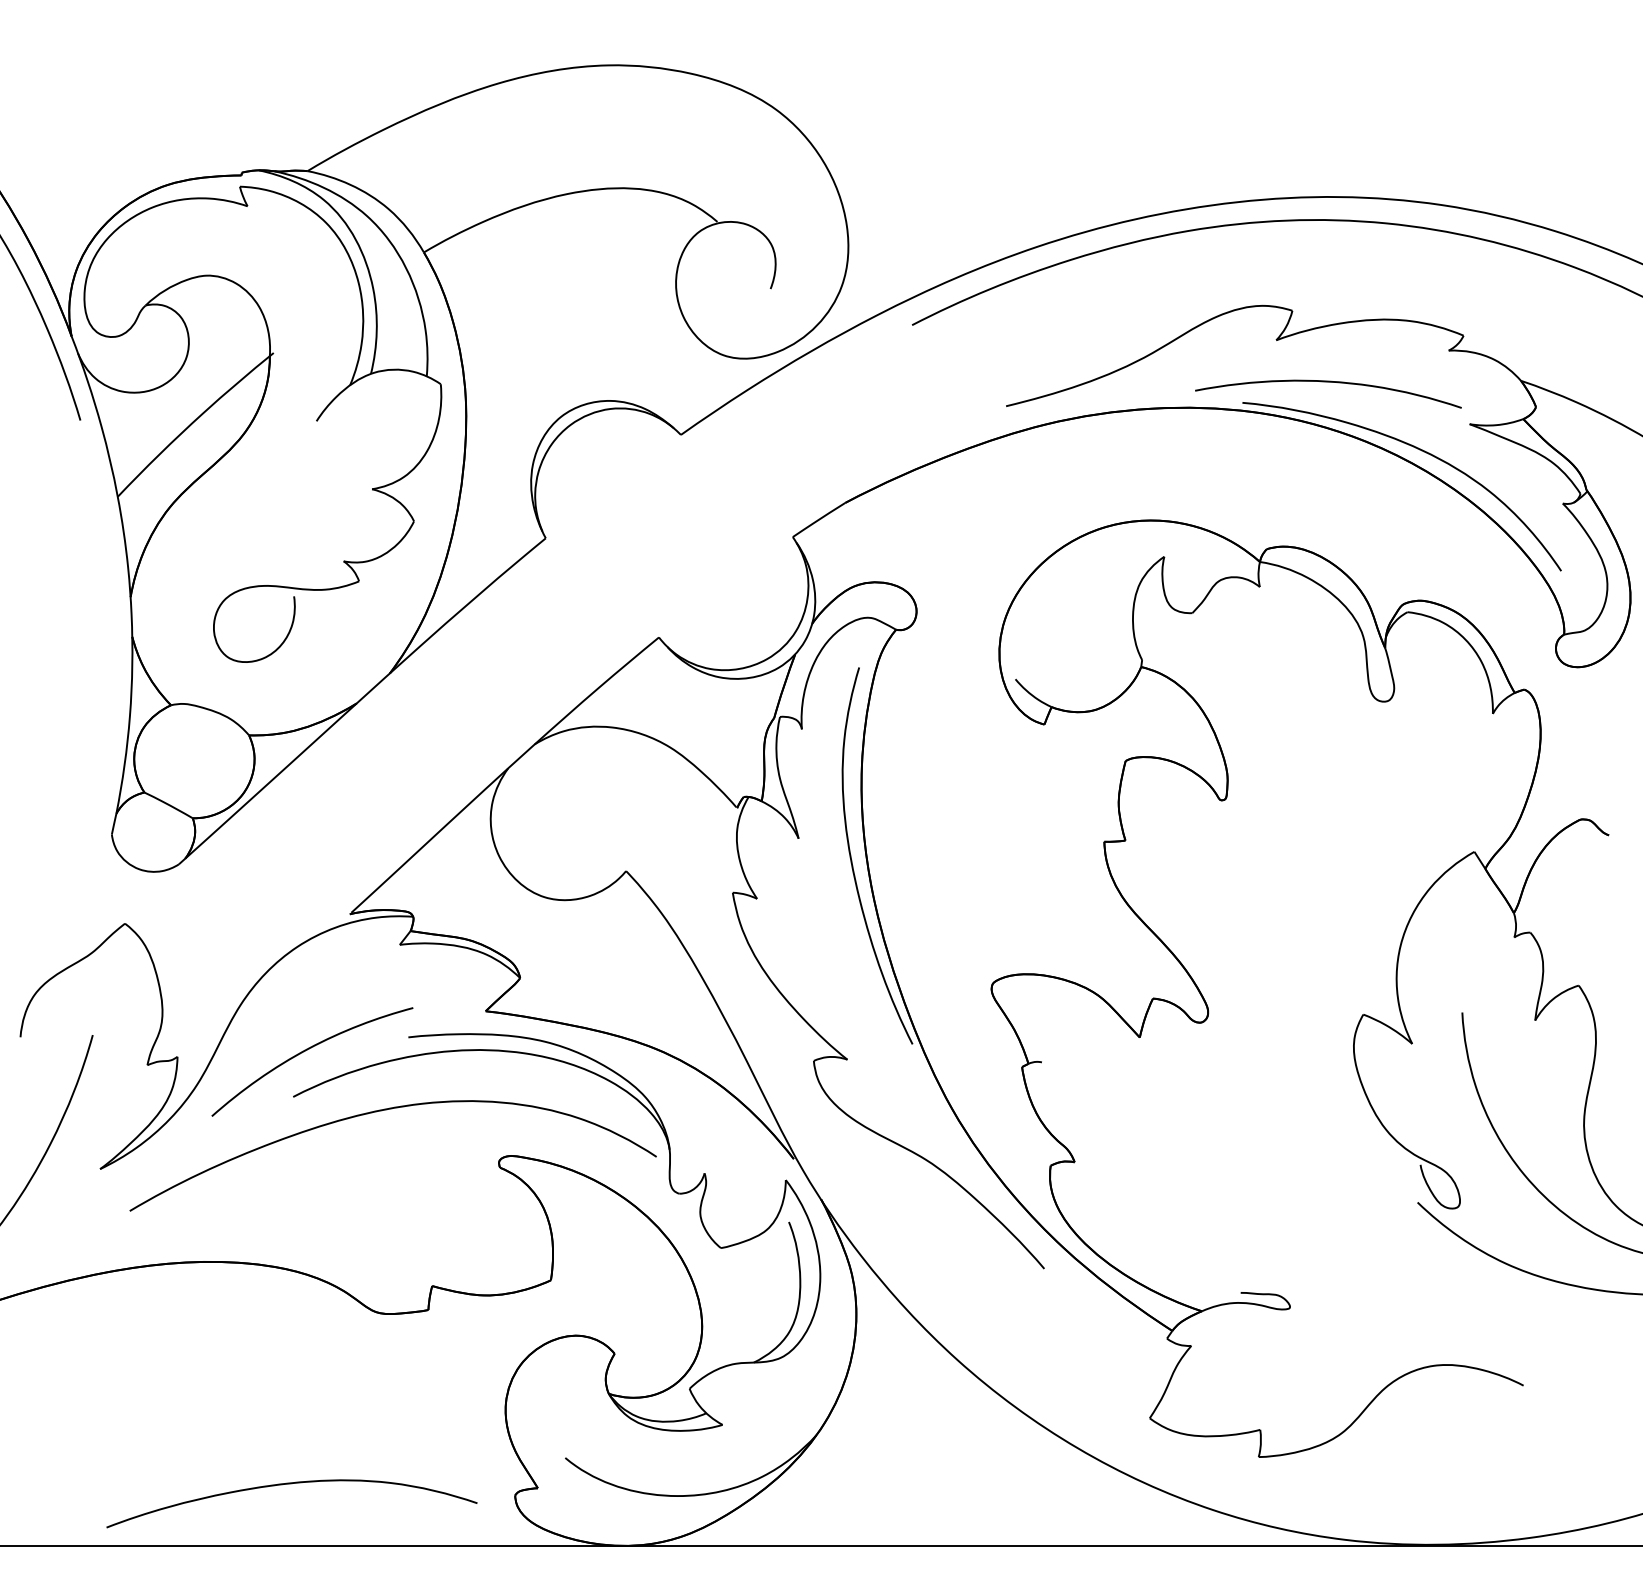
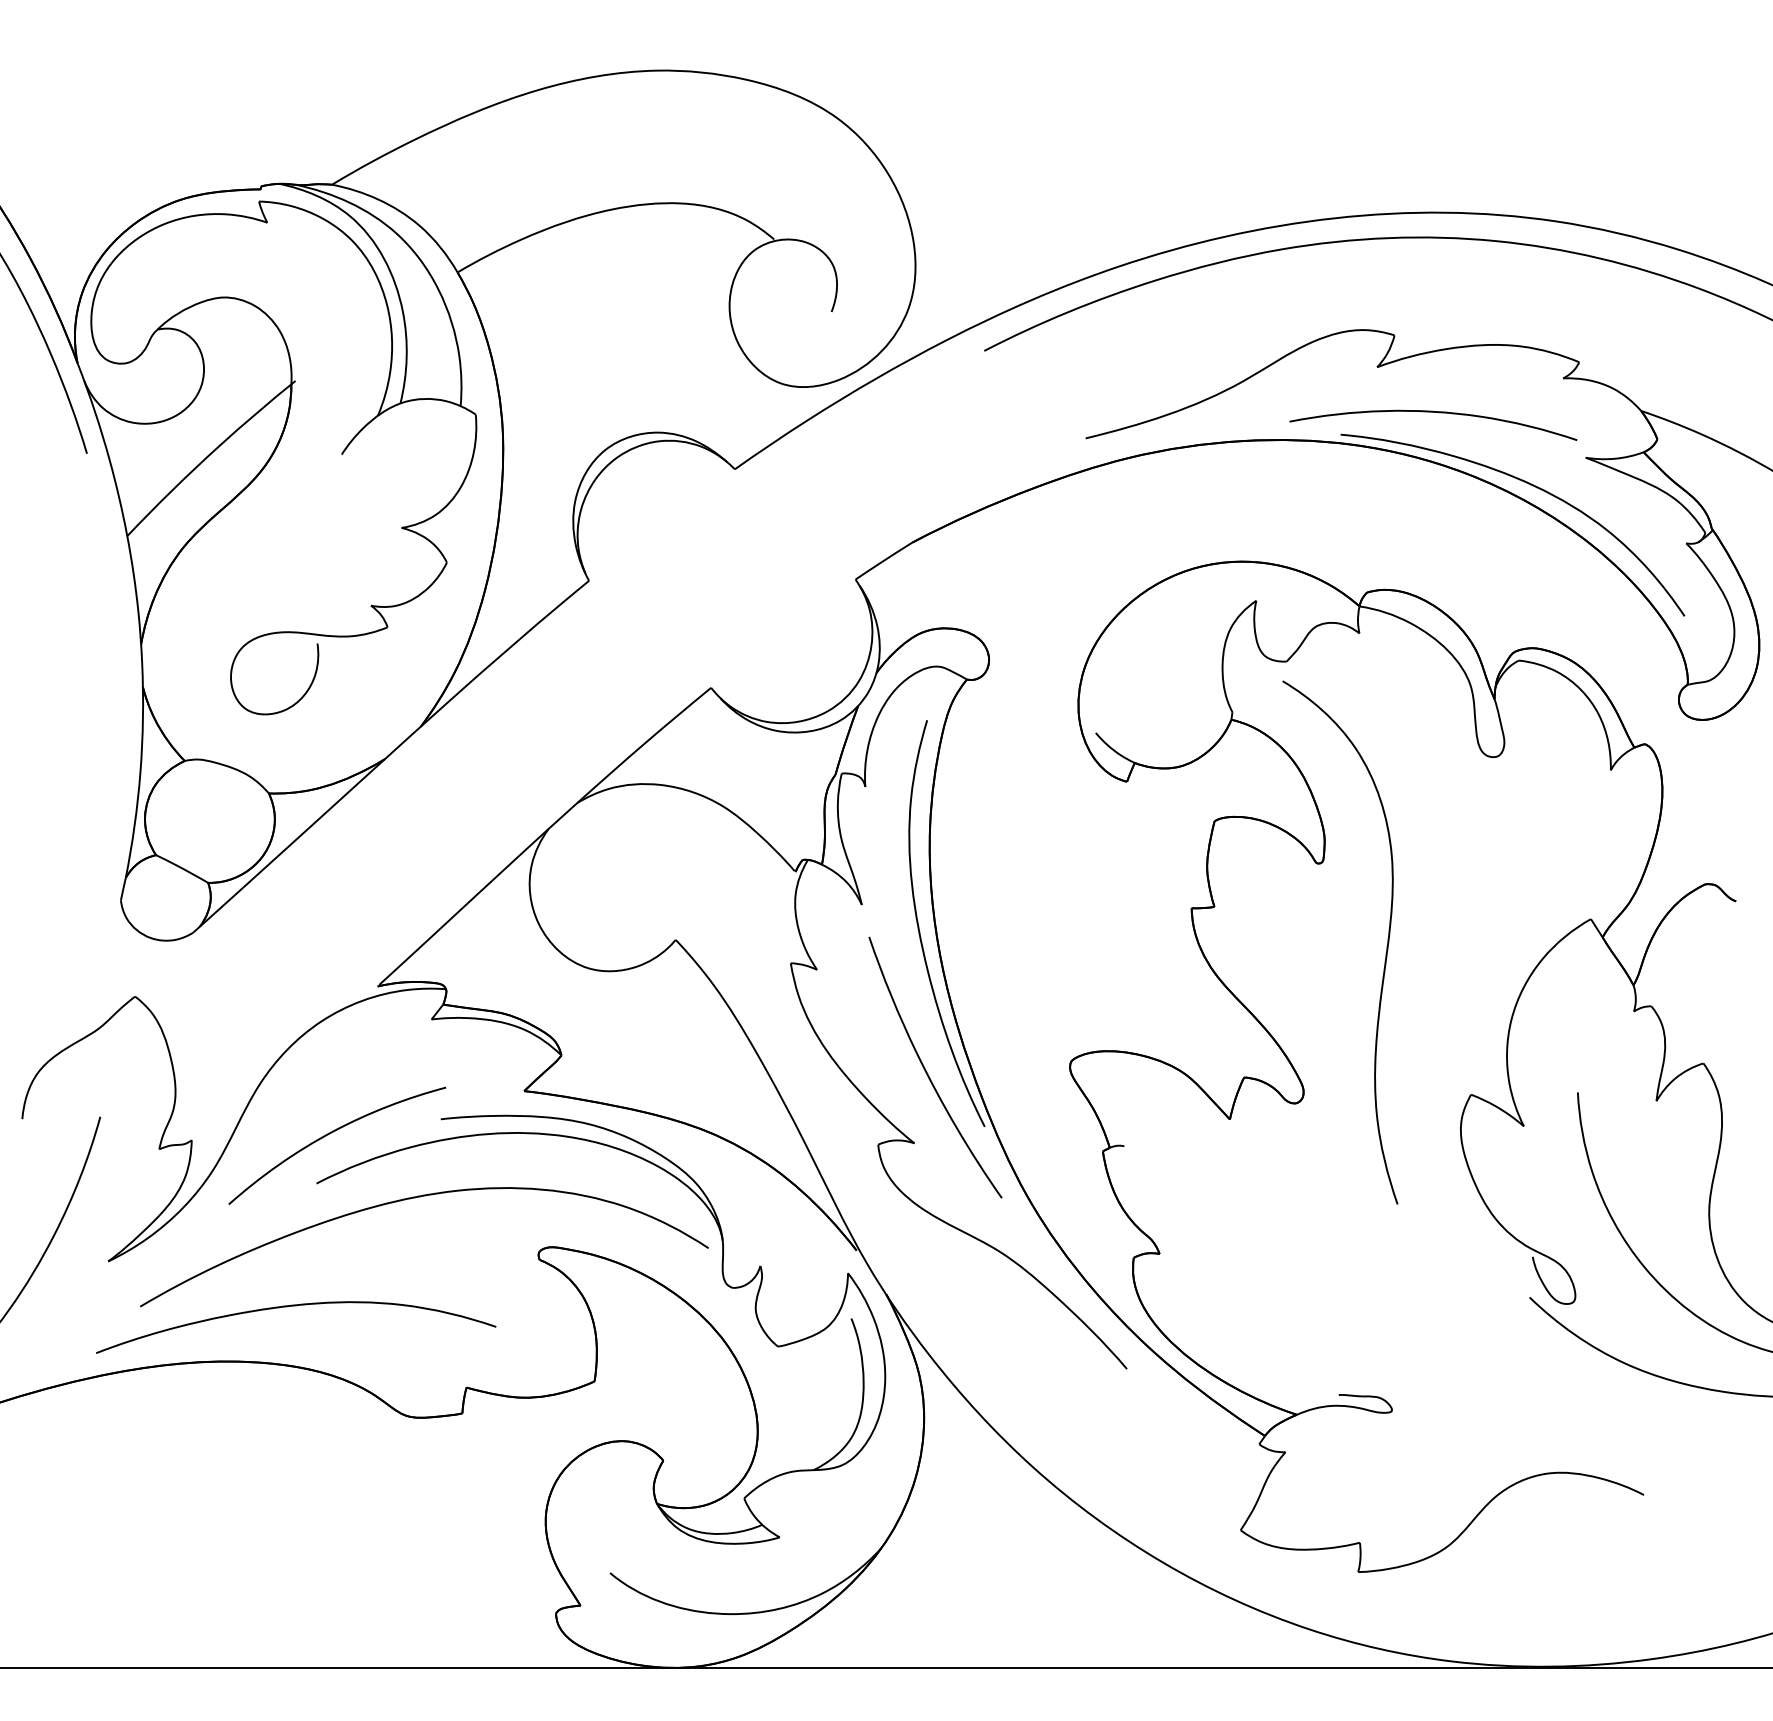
curve: (1284, 877) -> (1386, 946), added
curve: (859, 994) -> (927, 1072), added
curve: (292, 1484) -> (296, 1306), moved

